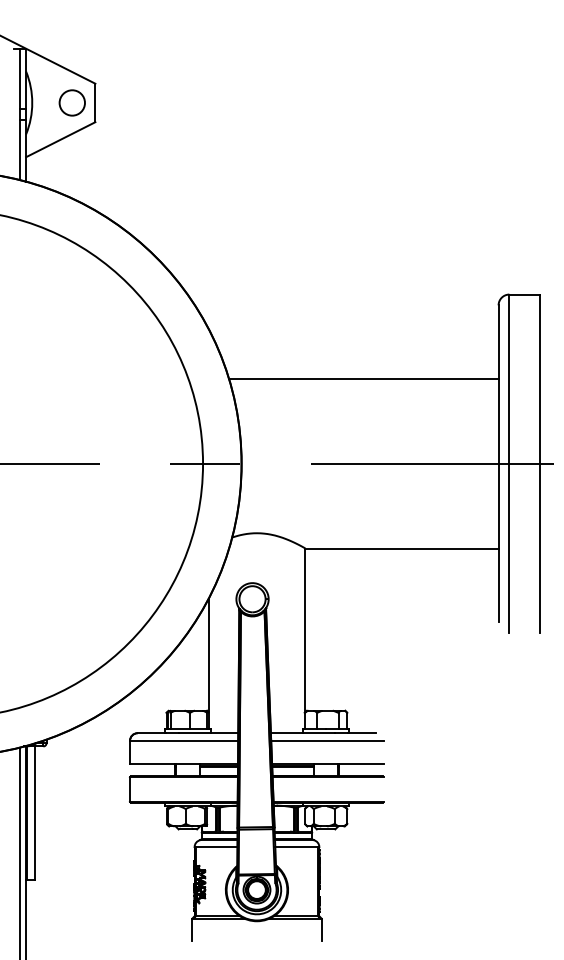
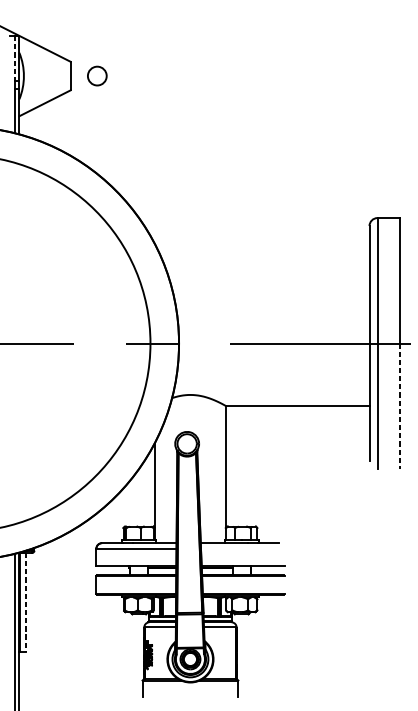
line: (19, 79) -> (14, 58), solid -> dashed
circle: (71, 102) -> (96, 75), moved
line: (363, 379) -> (269, 281), removed
line: (540, 548) -> (400, 406), solid -> dashed
line: (327, 740) -> (242, 548), removed
line: (34, 813) -> (25, 602), solid -> dashed

